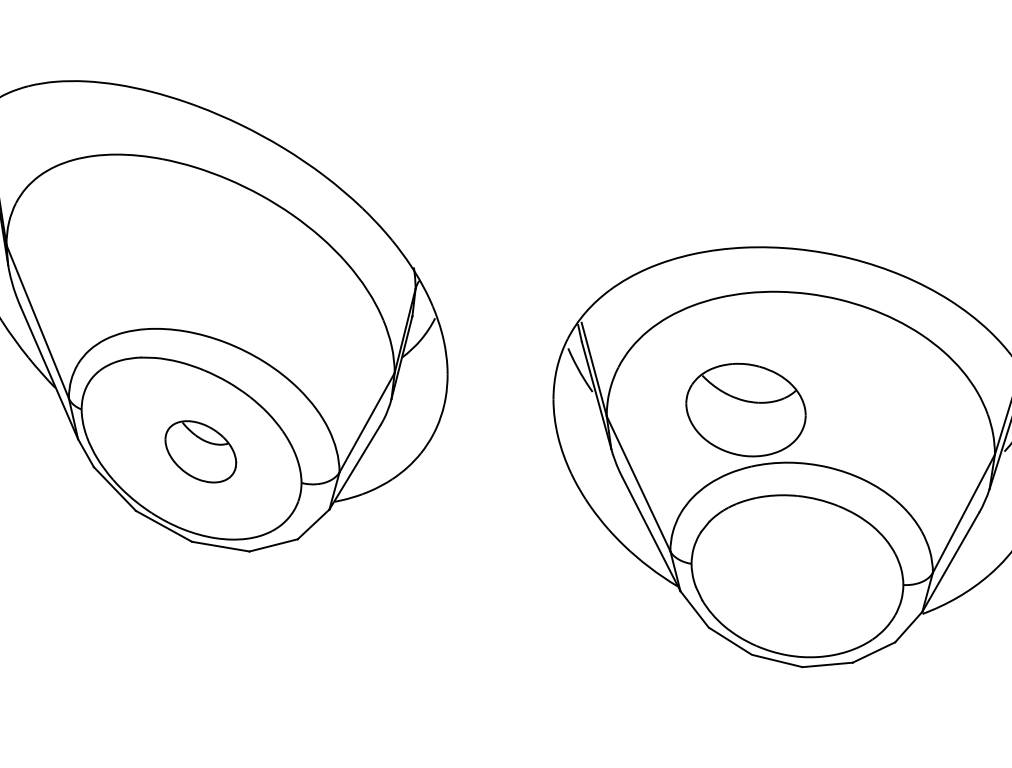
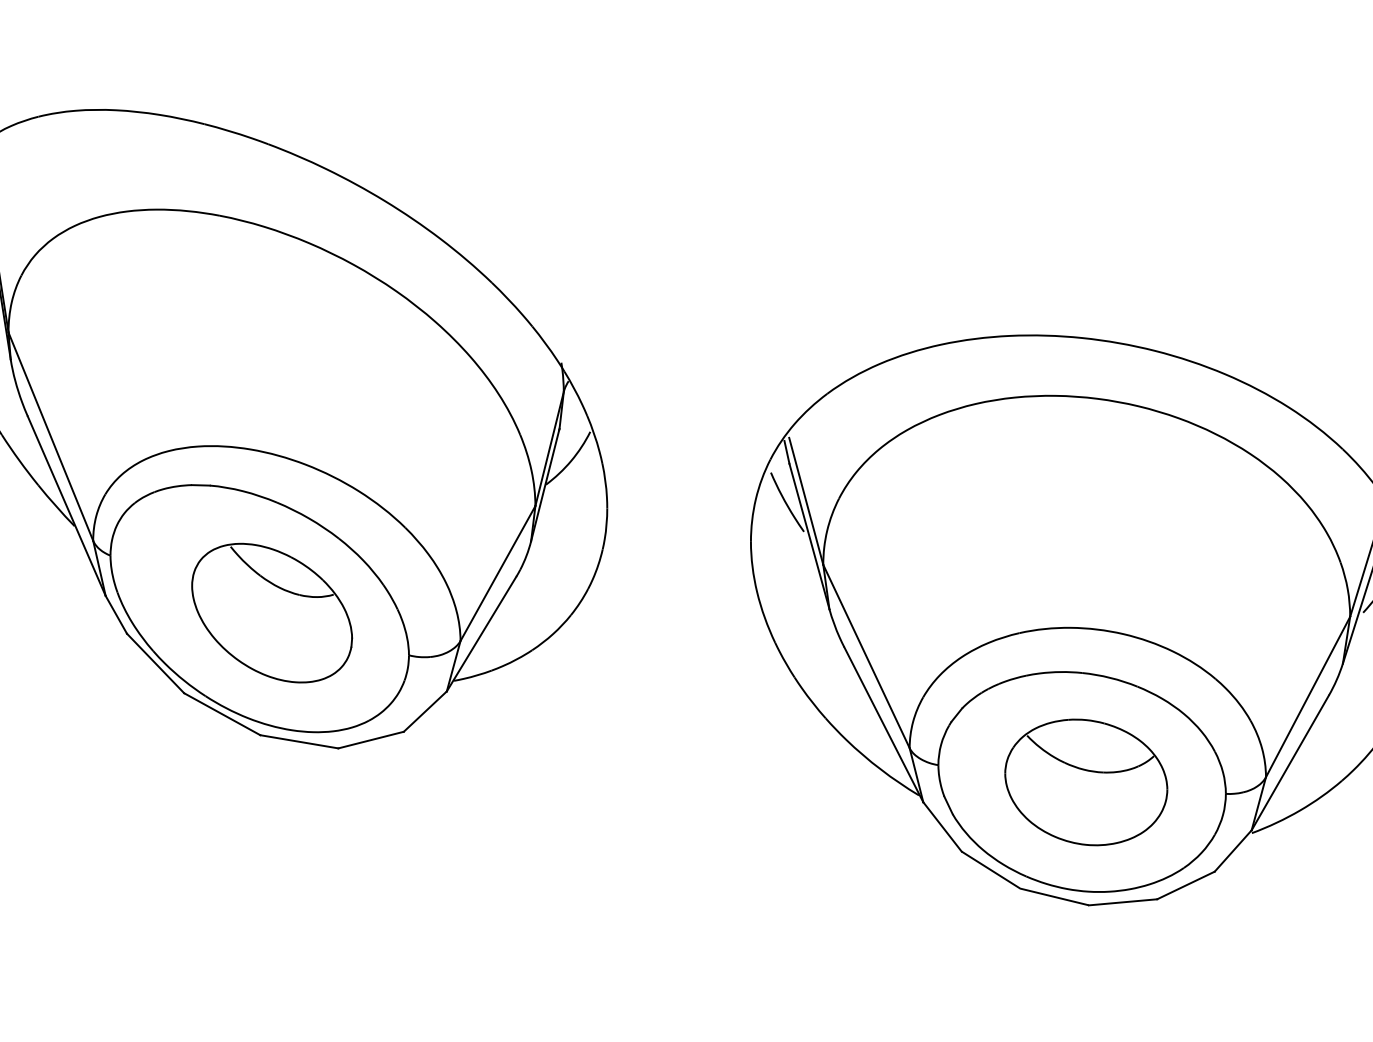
part: (746, 410) -> (1086, 782), moved
part: (201, 451) -> (272, 612), size x1.67

